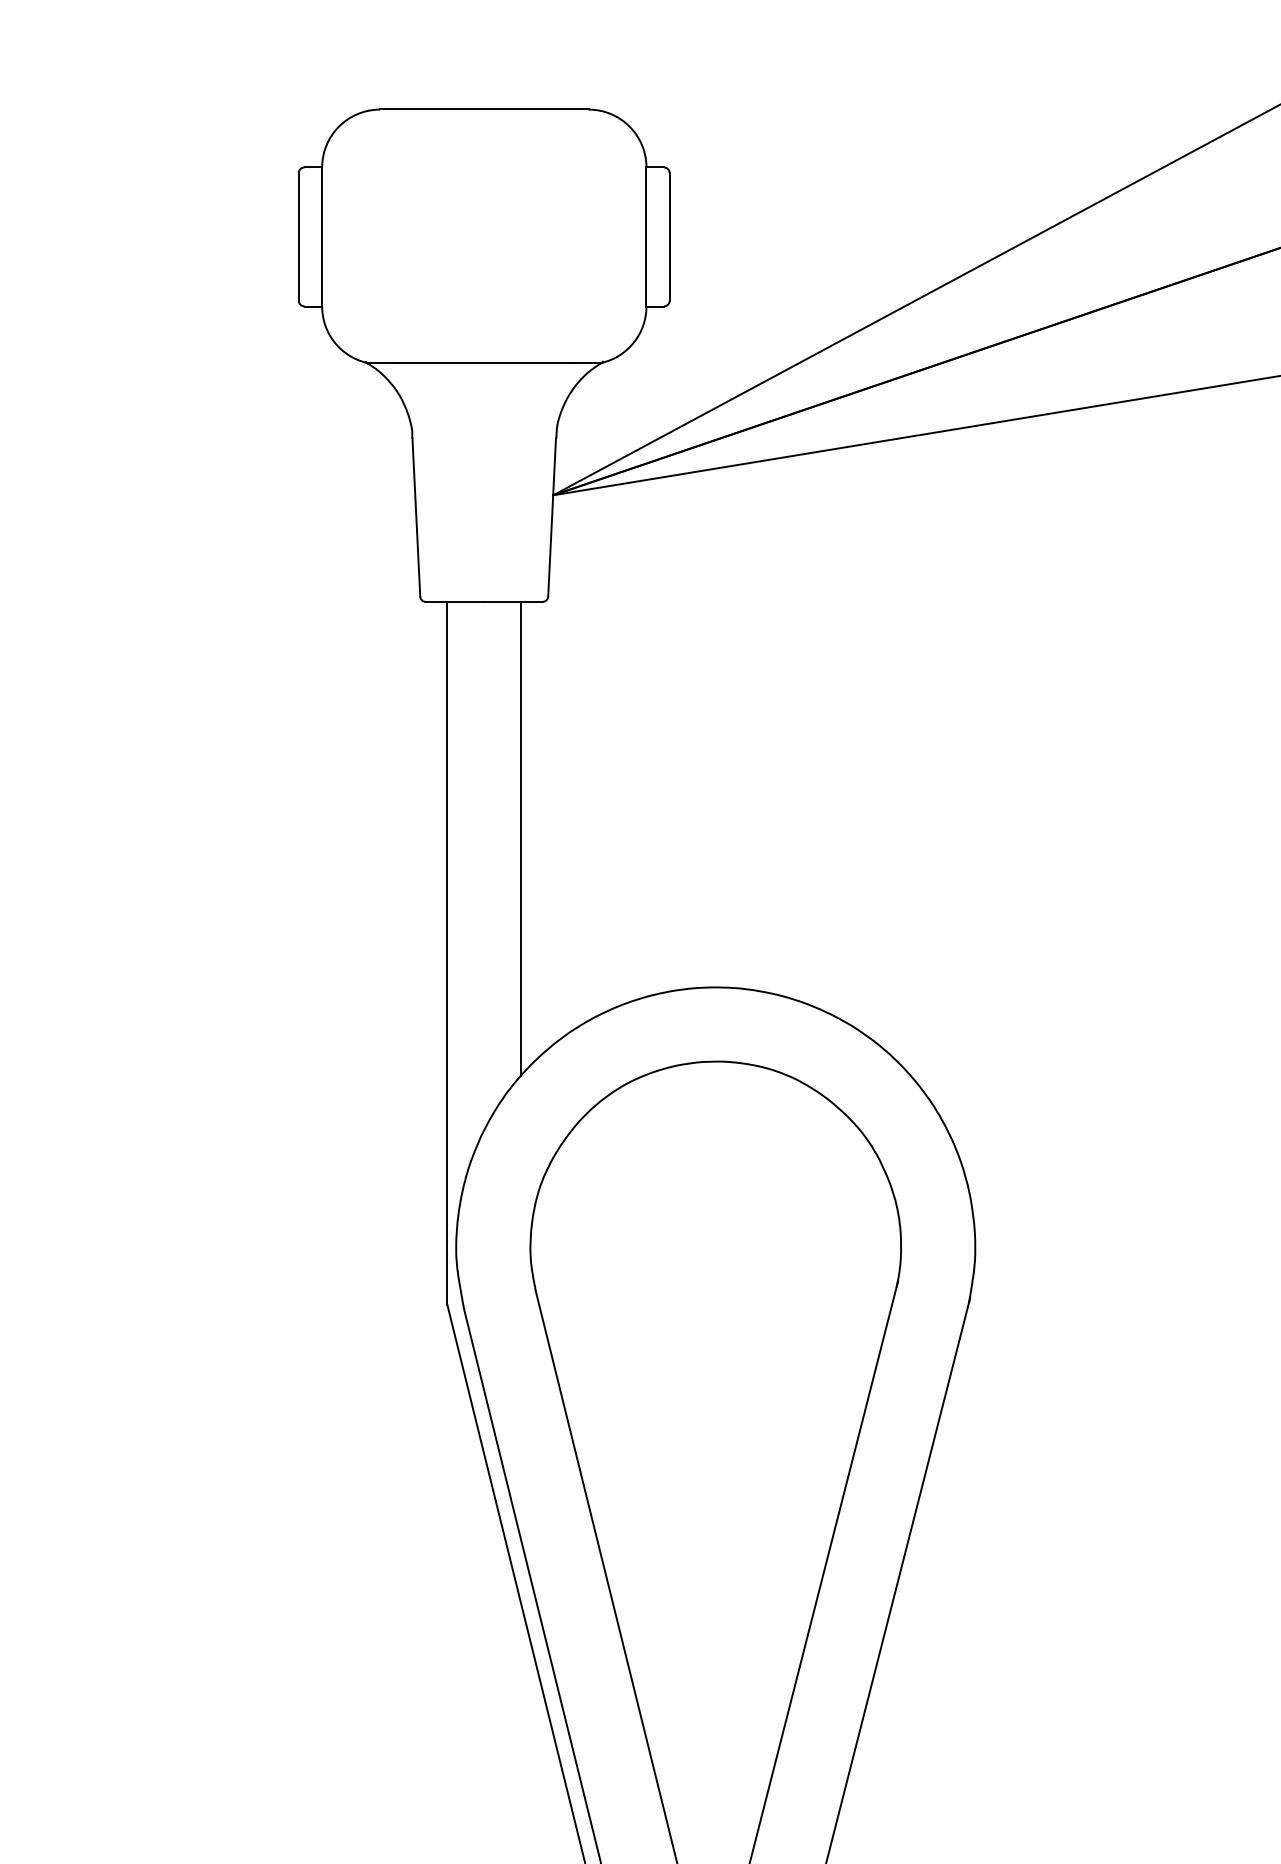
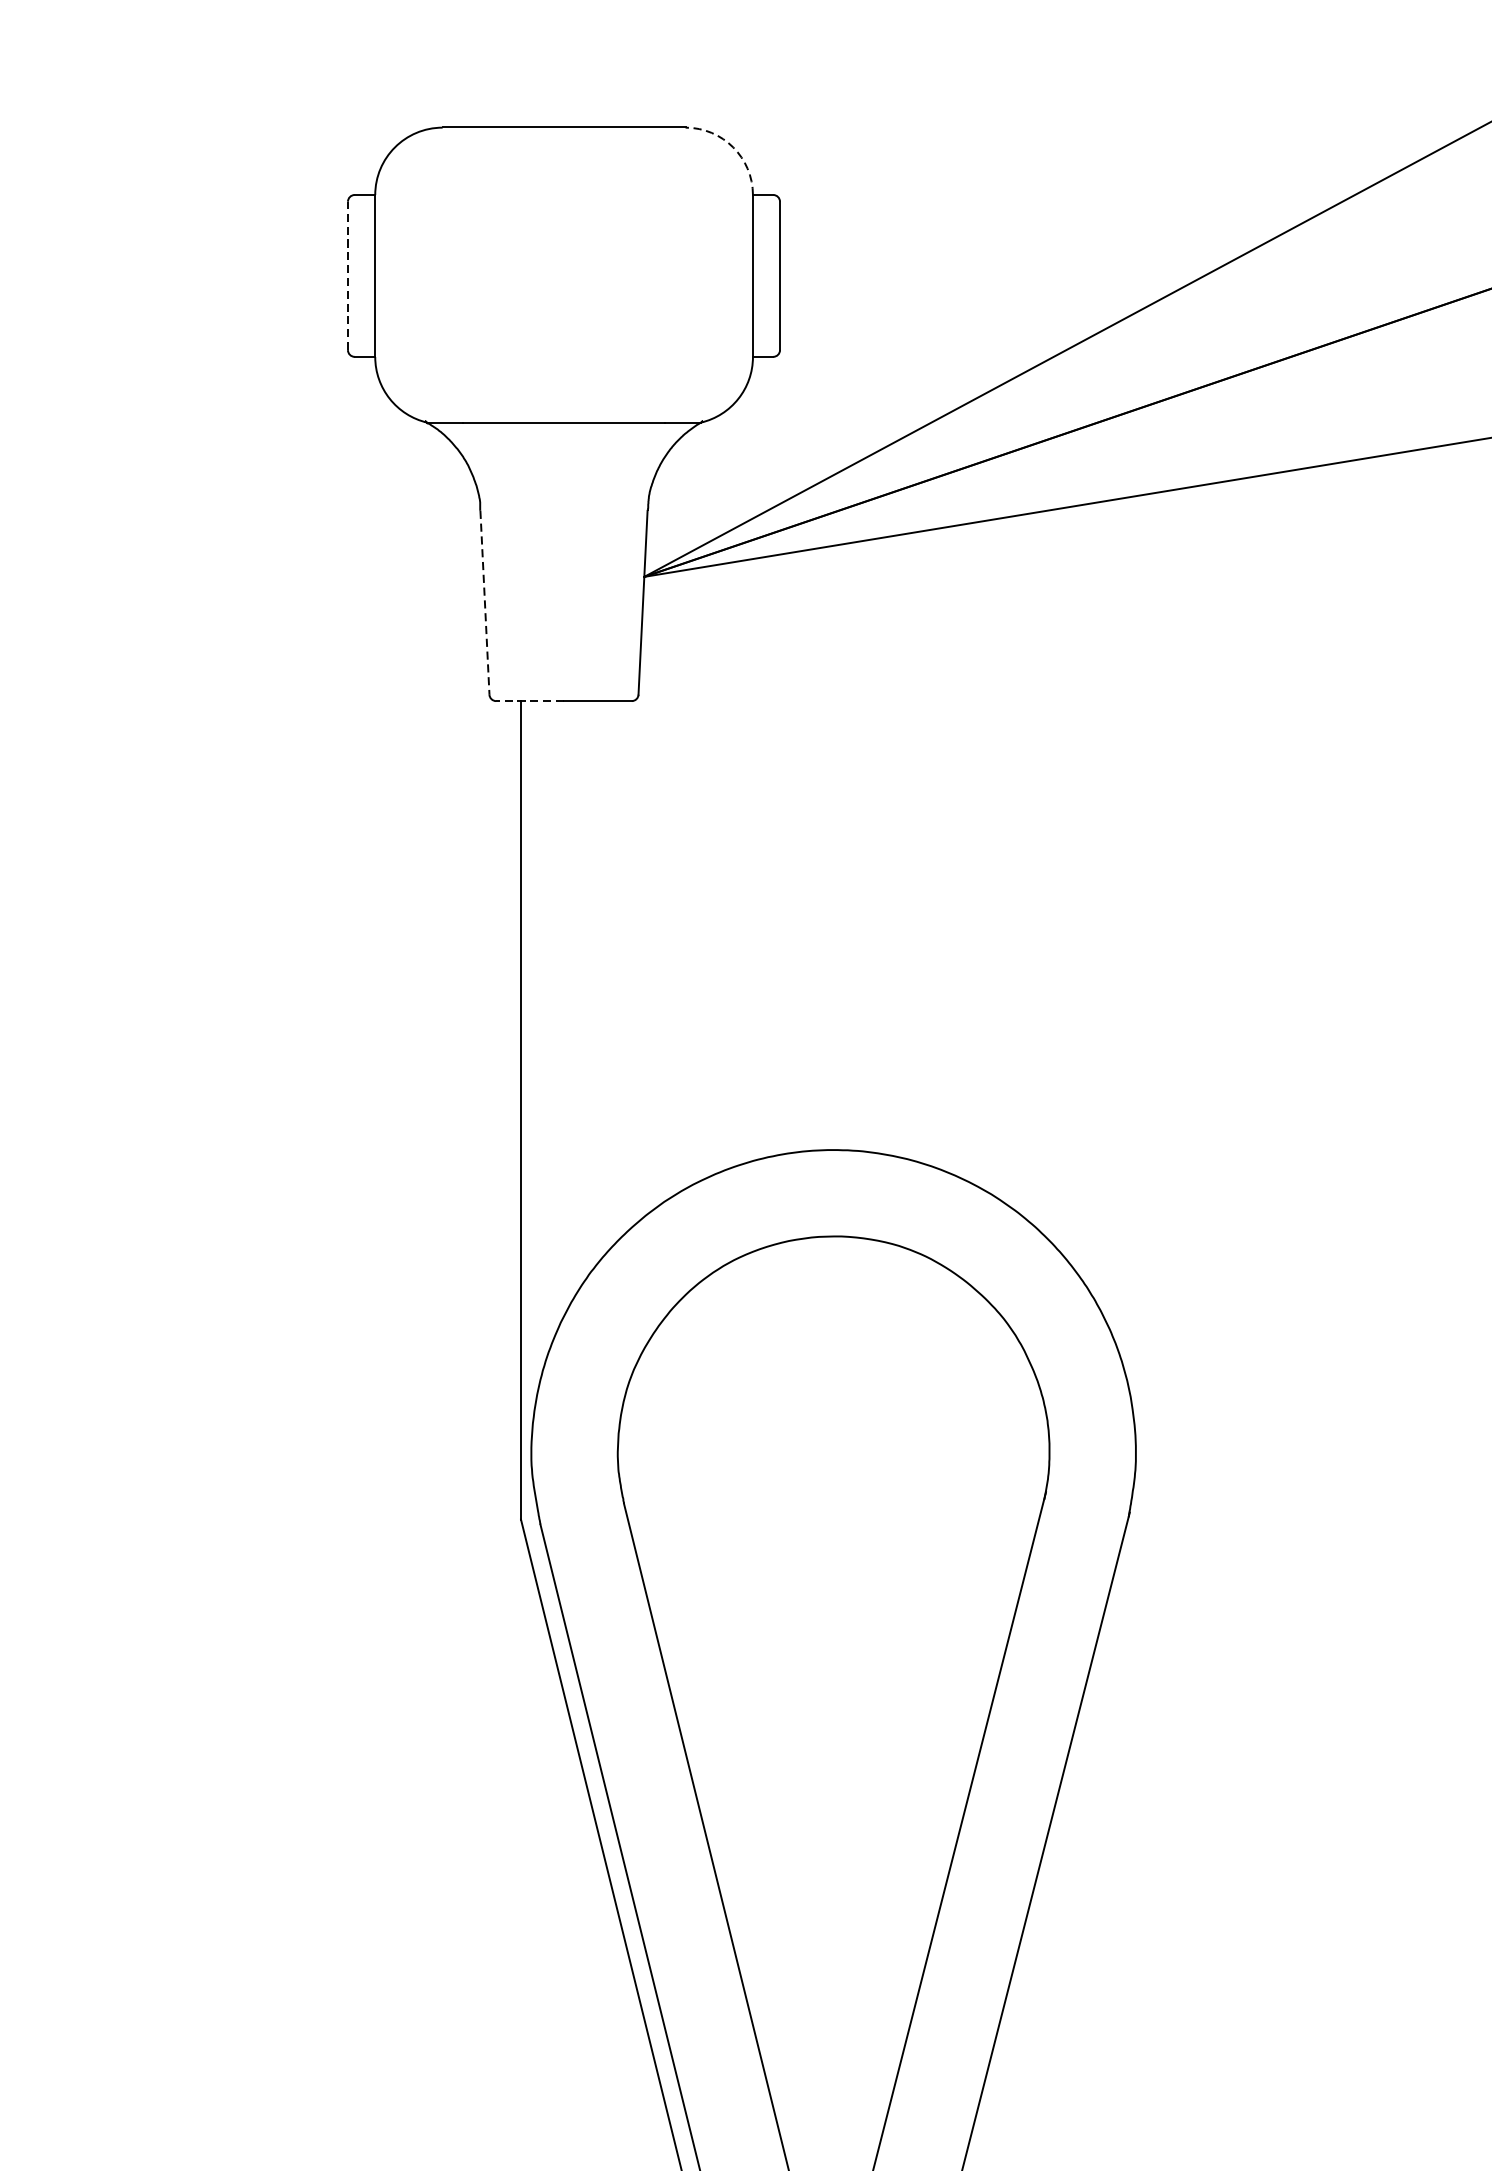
arc: (629, 126) -> (733, 147), solid -> dashed
line: (298, 236) -> (347, 275), solid -> dashed
line: (416, 518) -> (485, 603), solid -> dashed
line: (454, 601) -> (529, 700), solid -> dashed
line: (521, 838) -> (607, 976), removed

